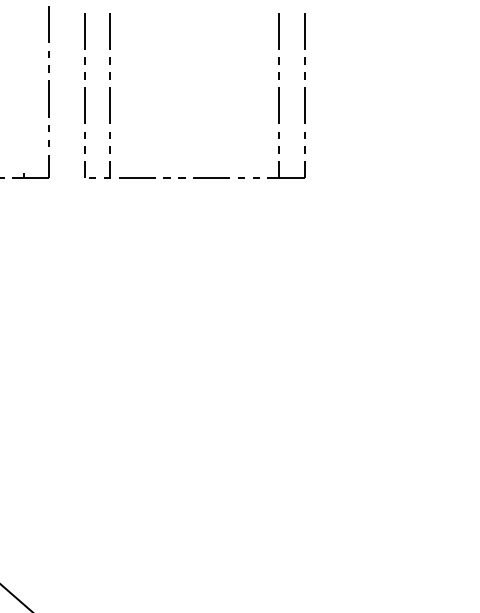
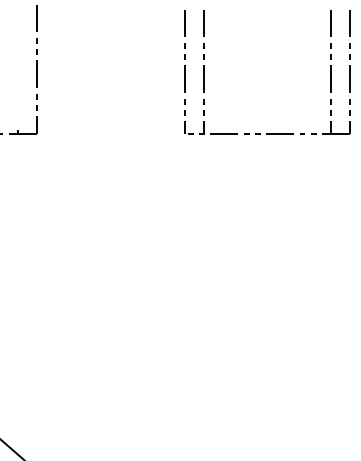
part: (194, 177) -> (267, 133), moved

